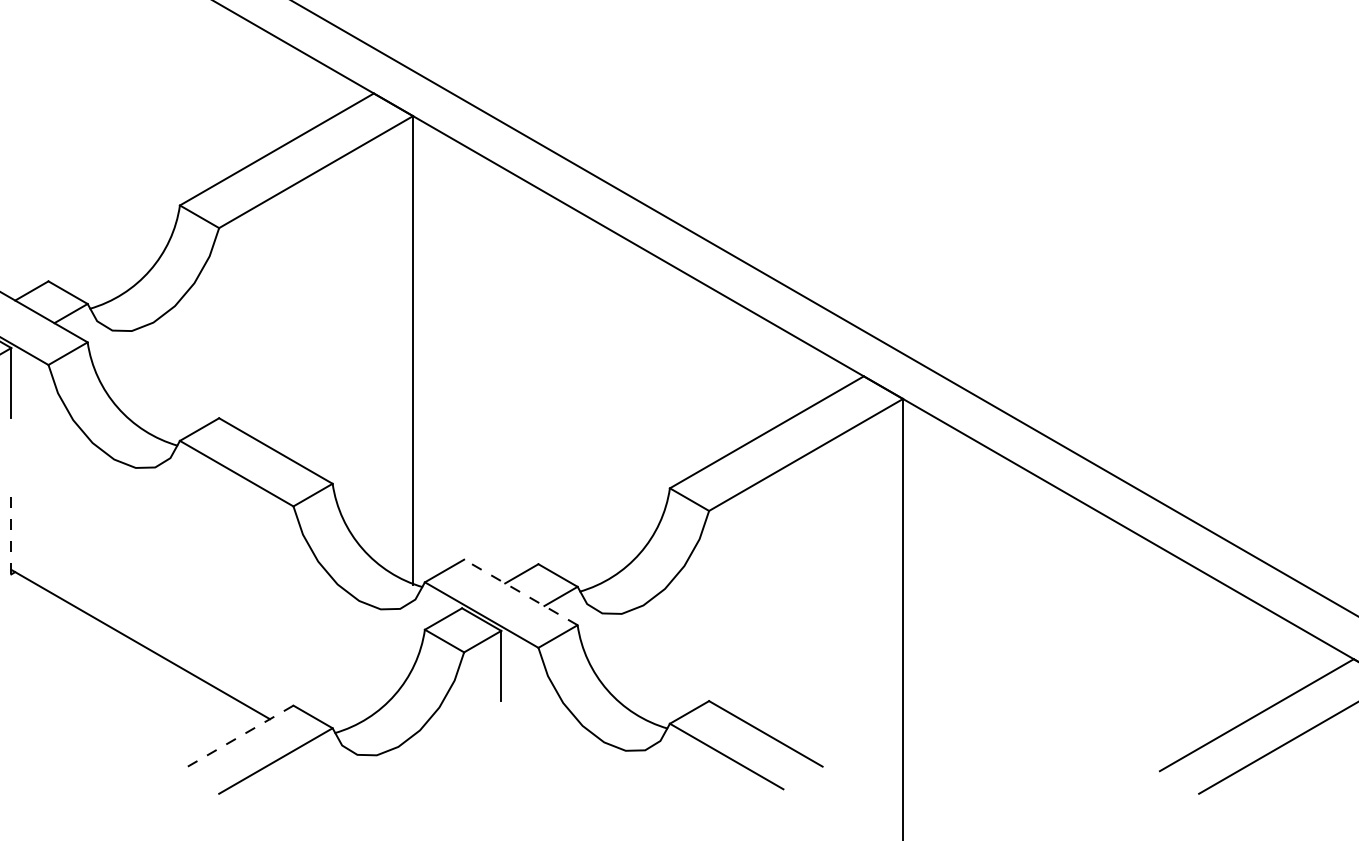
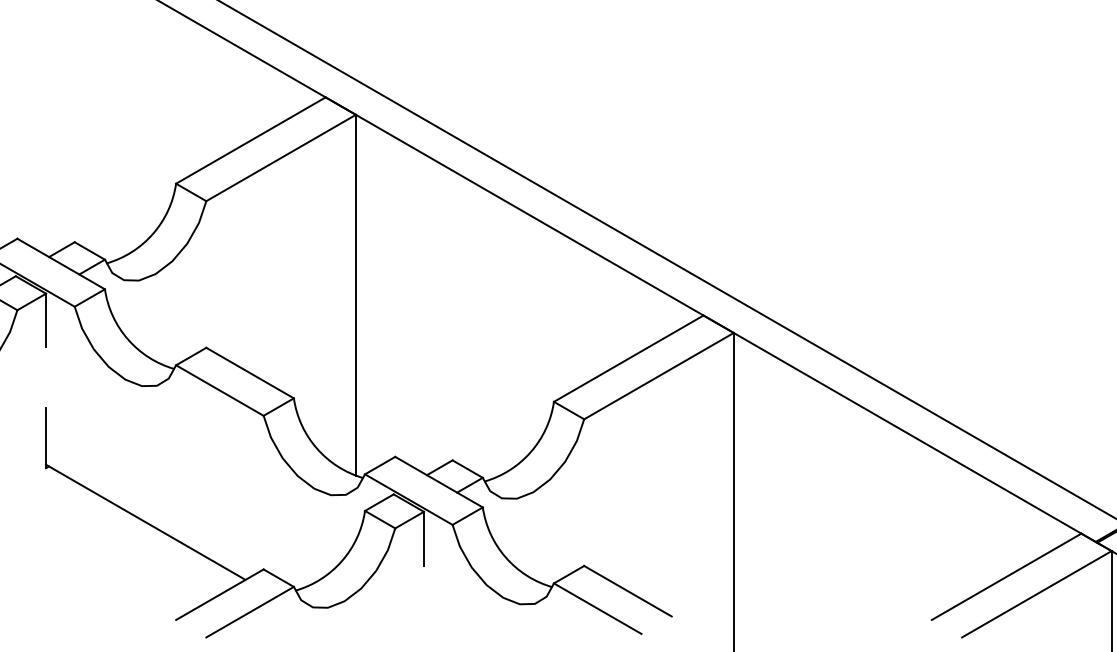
line: (11, 535) -> (46, 438), dashed -> solid
line: (521, 592) -> (439, 482), dashed -> solid
line: (236, 738) -> (219, 594), dashed -> solid

